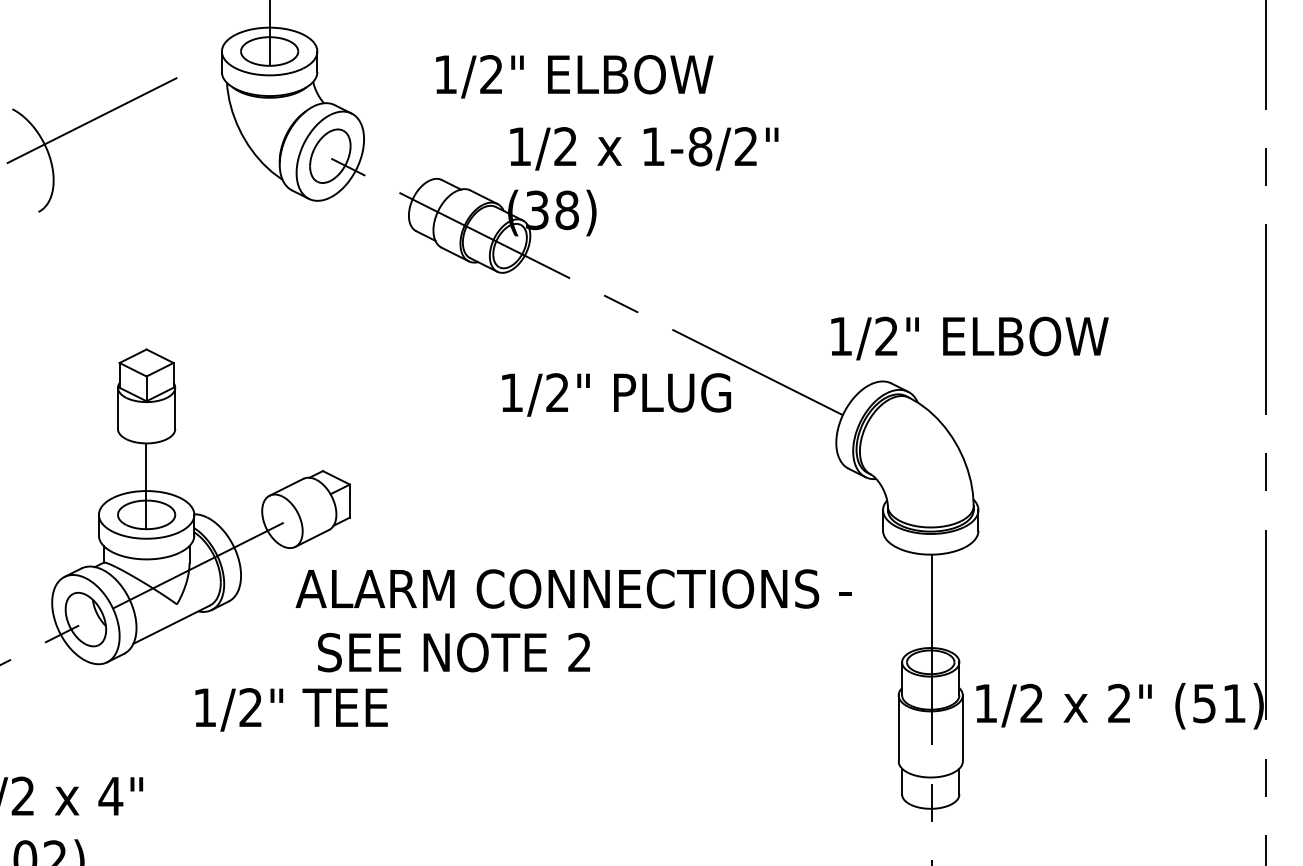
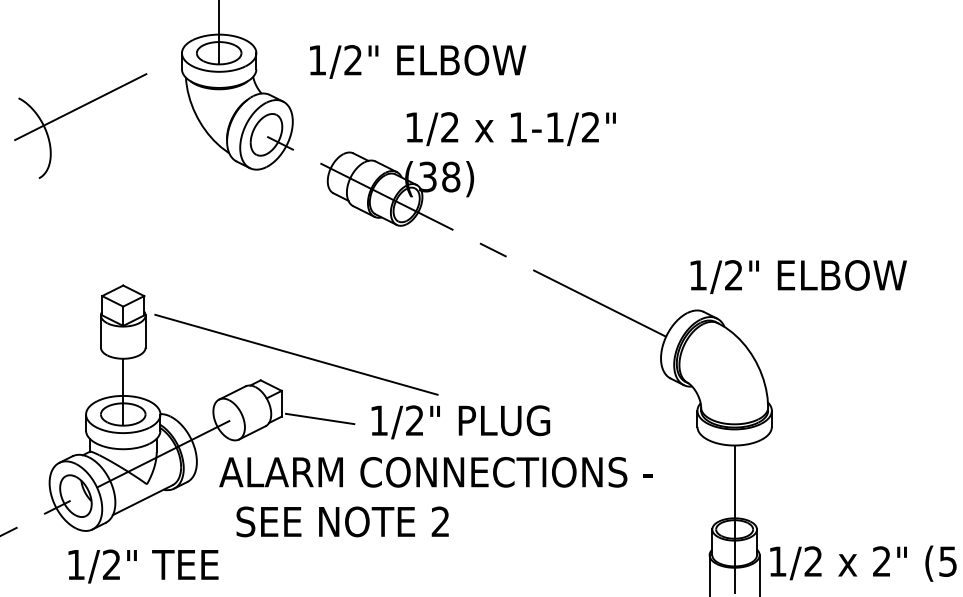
text: (574, 76) -> (417, 61), moved
text: (700, 146) -> (555, 127), 1-8/2" -> 1-1/2"
text: (969, 338) -> (798, 276), moved
text: (616, 394) -> (460, 422), moved
line: (368, 438) -> (296, 354), added
line: (398, 520) -> (319, 418), added
text: (573, 620) -> (435, 496), moved
text: (291, 709) -> (143, 566), moved

